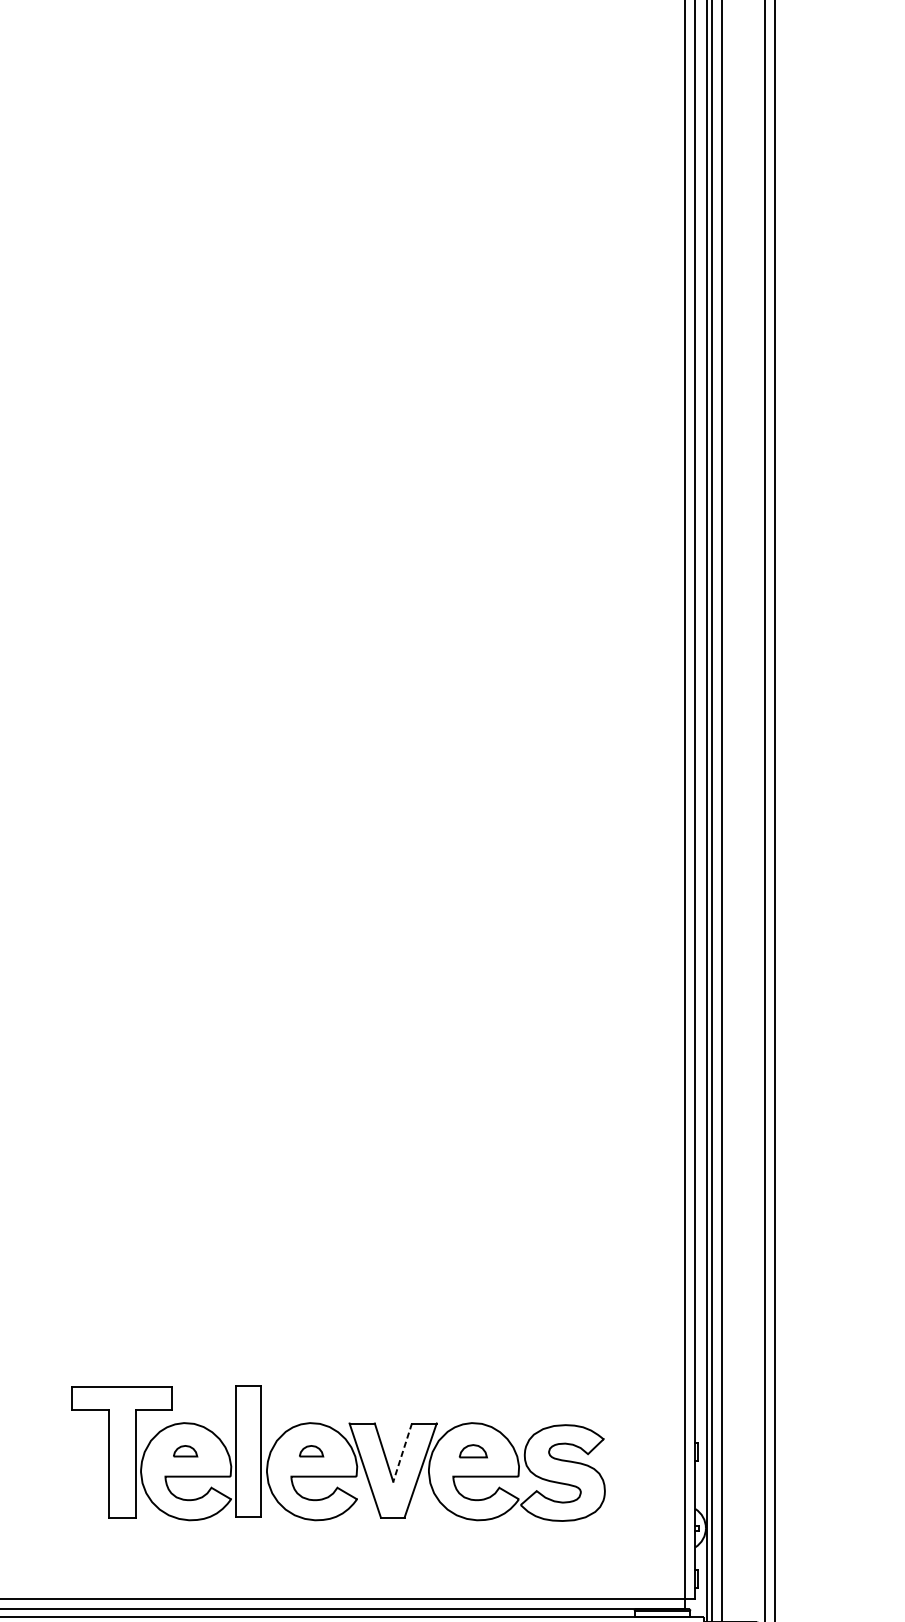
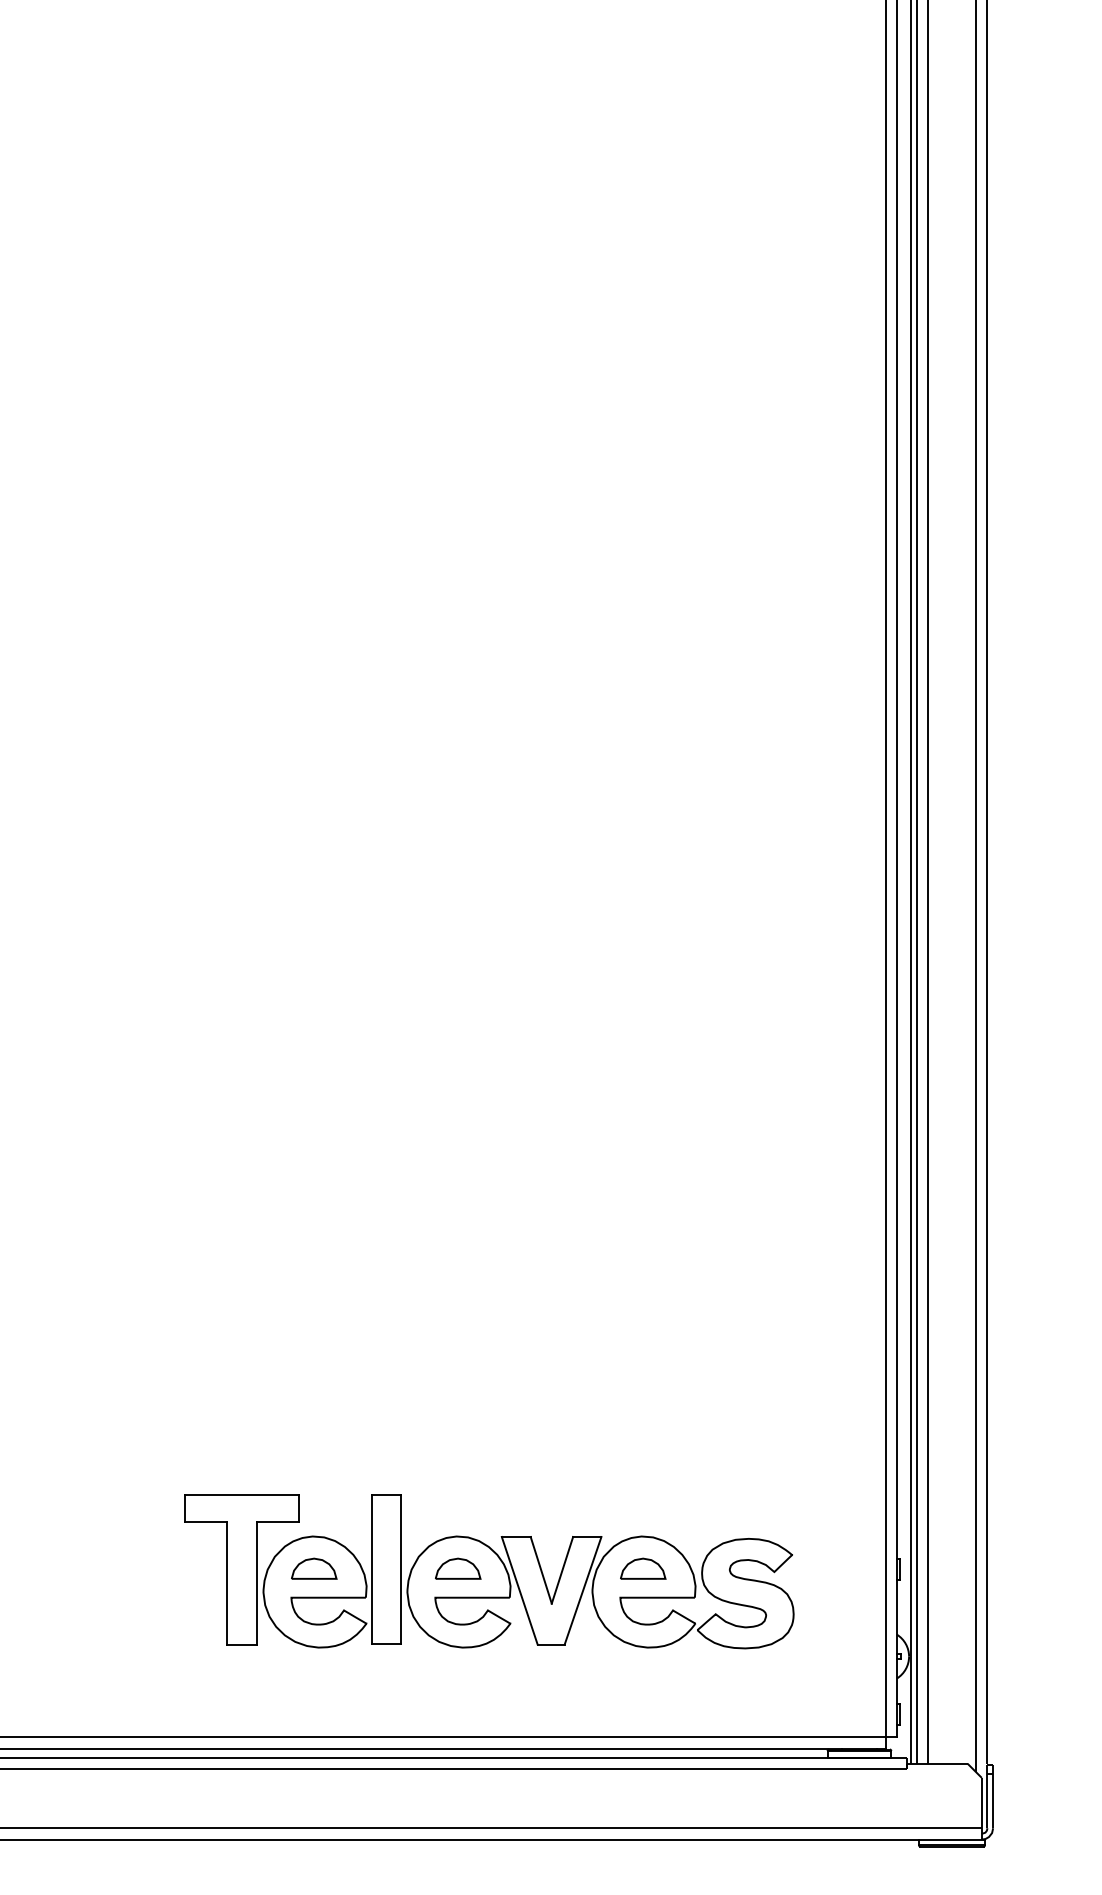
part: (185, 1451) -> (314, 1568), size x1.67
part: (311, 1451) -> (458, 1568), size x1.67
part: (473, 1451) -> (643, 1568), size x1.43
line: (402, 1452) -> (562, 1570), dashed -> solid

